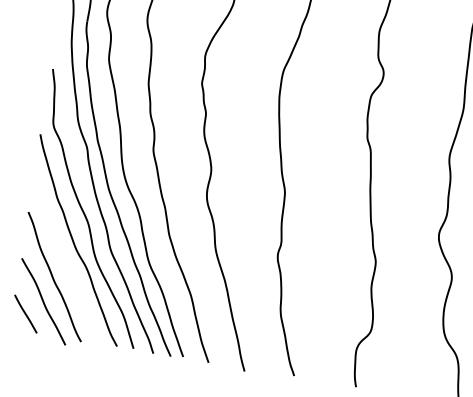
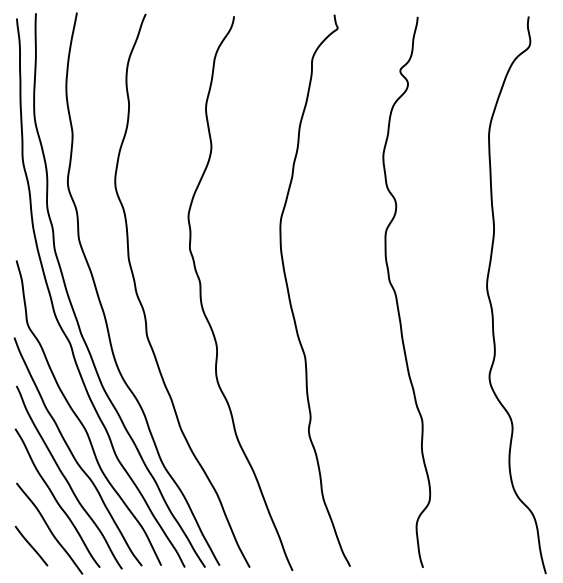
curve: (65, 261) -> (66, 478), added

